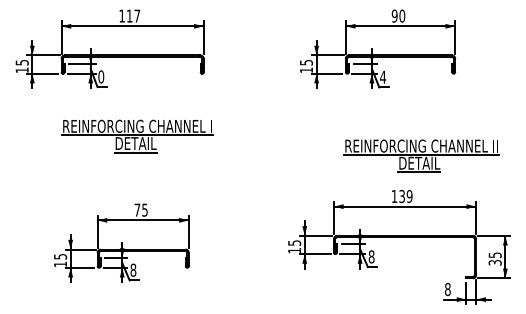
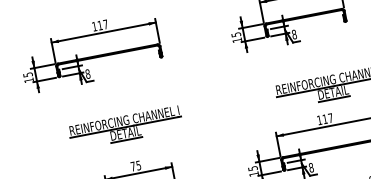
text: (101, 76) -> (88, 73), 0 -> 8
text: (383, 76) -> (294, 34), 4 -> 8
part: (137, 136) -> (125, 128), moved
text: (405, 196) -> (327, 118), 139 -> 117

